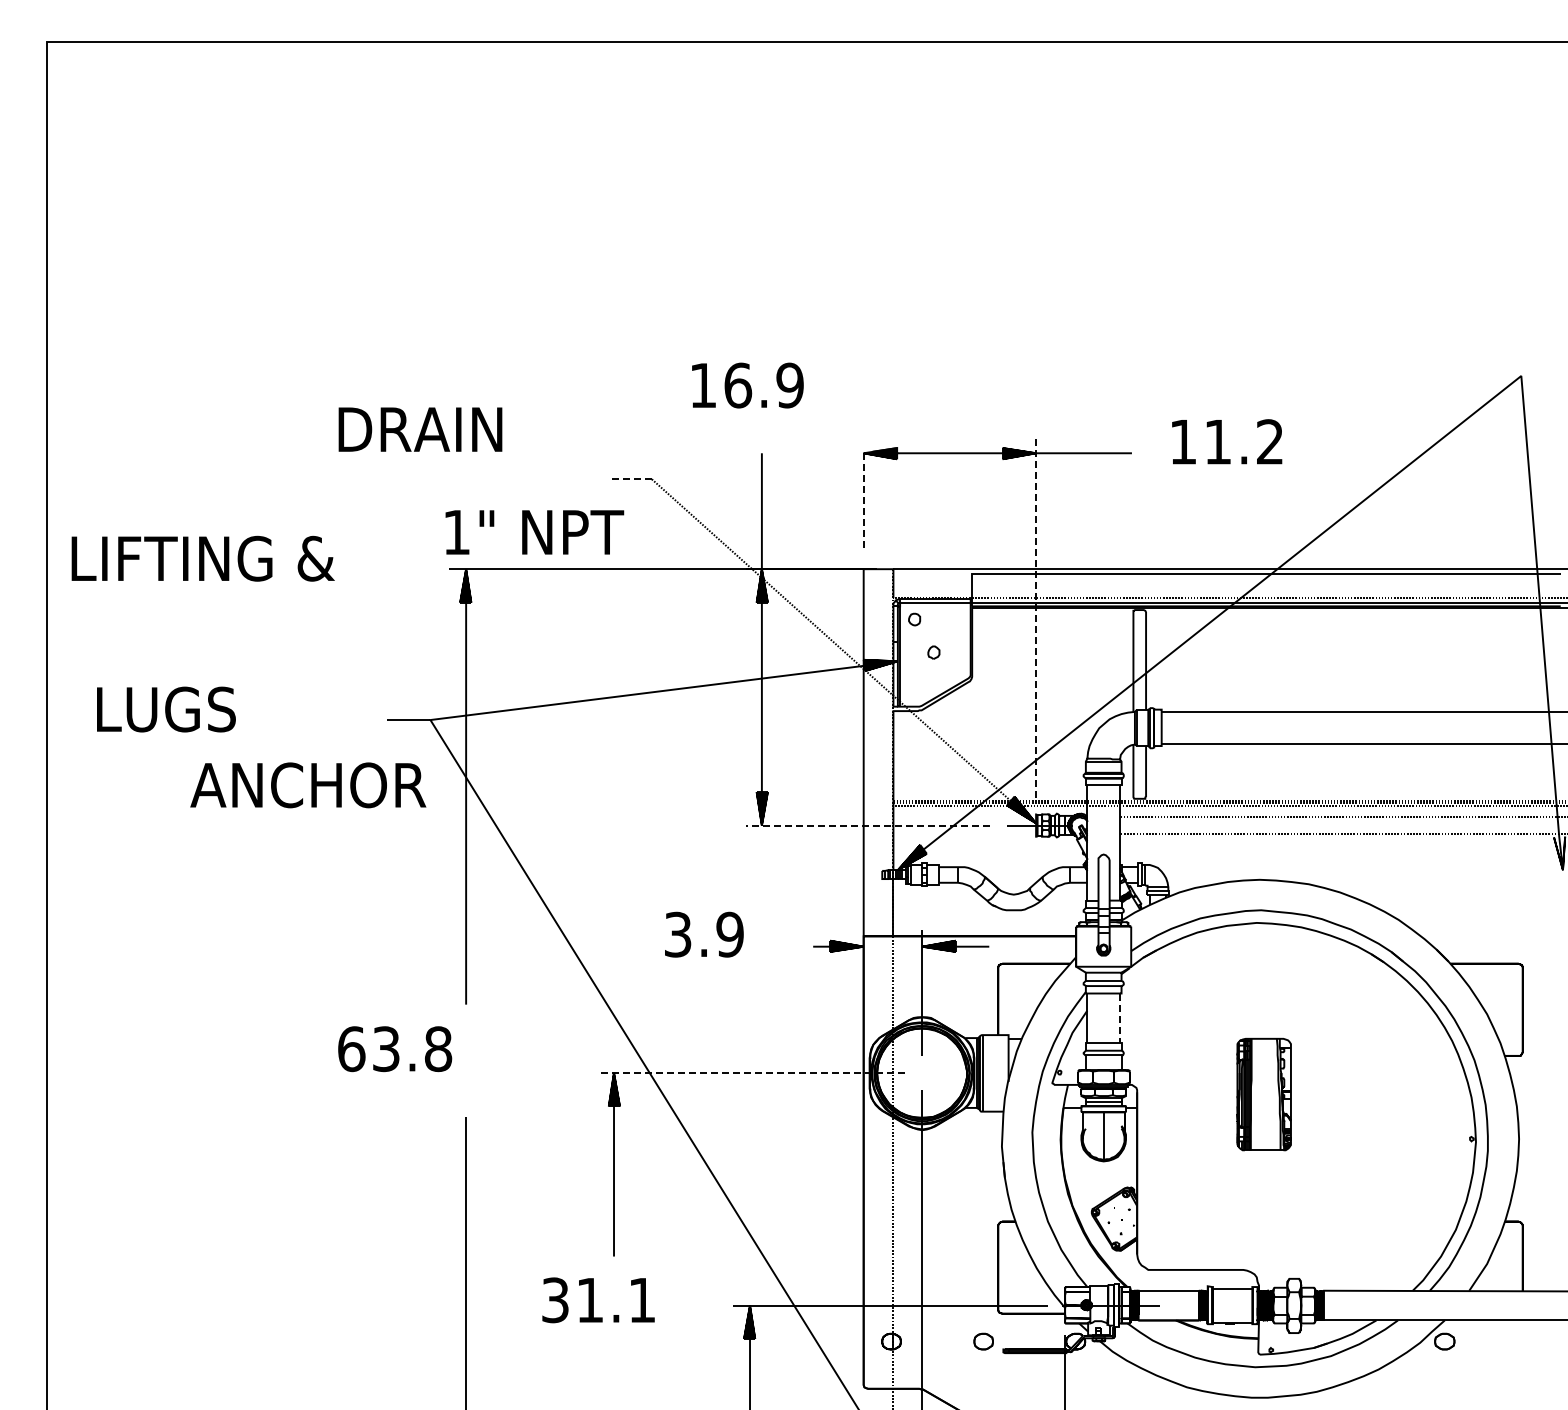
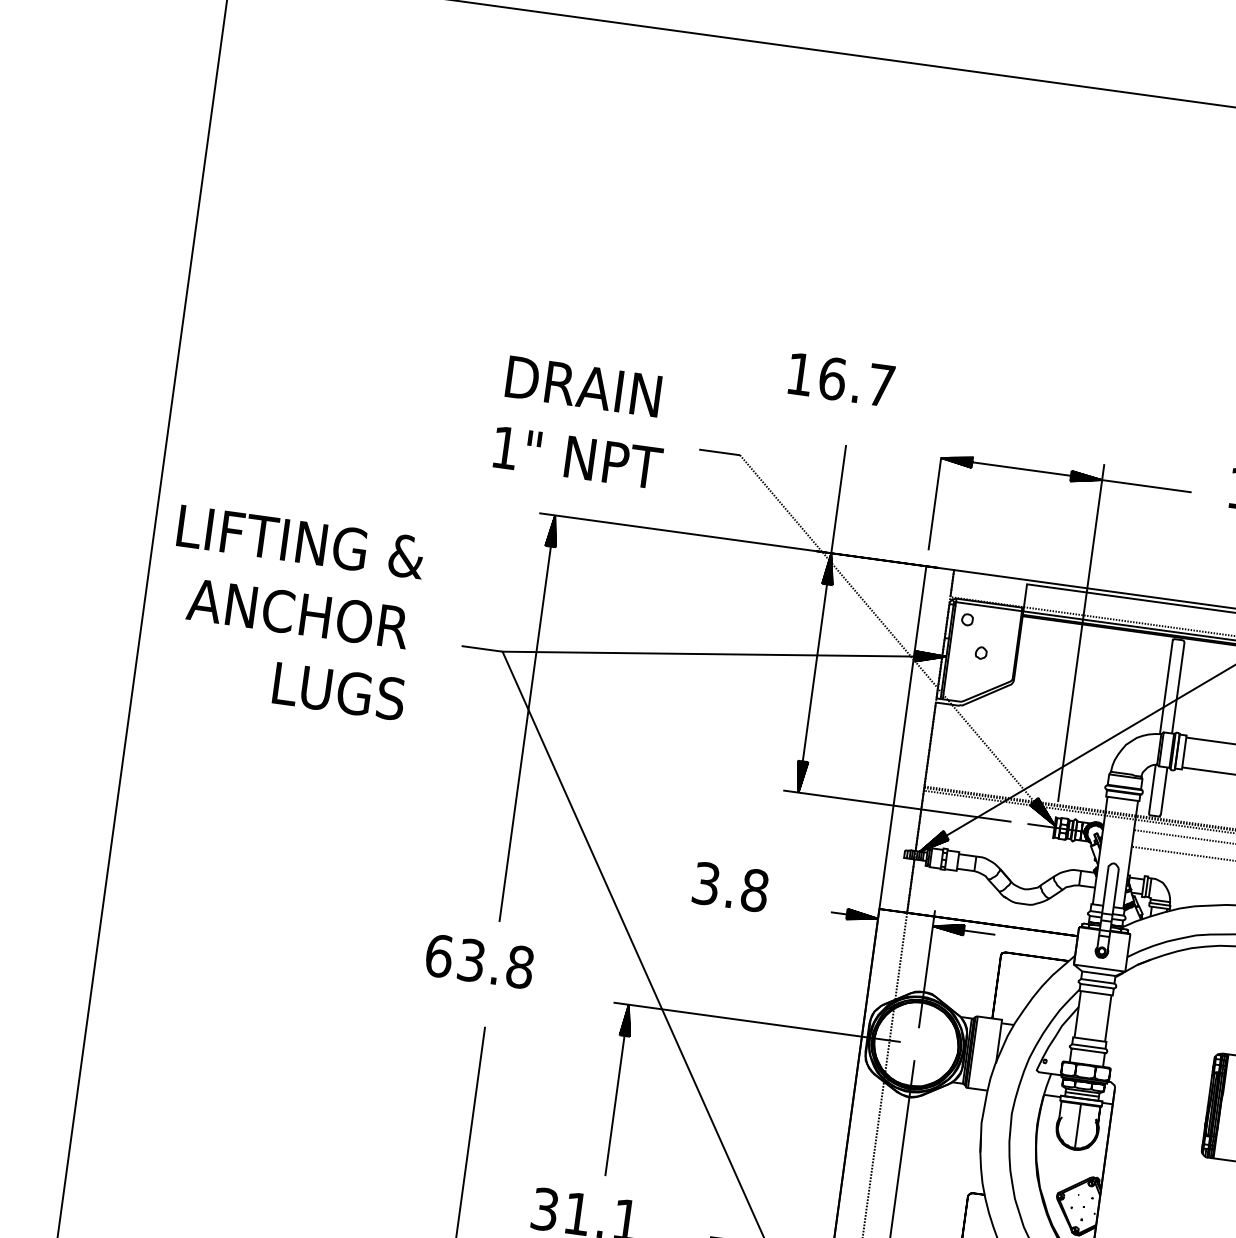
text: (789, 385) -> (880, 385), 16.9 -> 16.7
text: (420, 429) -> (583, 386), moved
line: (629, 479) -> (719, 452), dashed -> solid
line: (863, 502) -> (934, 503), dashed -> solid
text: (534, 532) -> (577, 457), moved
text: (202, 558) -> (300, 541), moved
line: (1036, 617) -> (1081, 633), dashed -> solid
text: (210, 709) -> (298, 613), LUGS -> ANCHOR
text: (308, 785) -> (380, 697), ANCHOR -> LUGS
line: (867, 825) -> (897, 806), dashed -> solid
text: (729, 934) -> (754, 890), 3.9 -> 3.8
line: (1120, 1018) -> (1108, 1018), dashed -> solid
text: (395, 1049) -> (480, 962), moved
line: (751, 1073) -> (757, 1022), dashed -> solid

